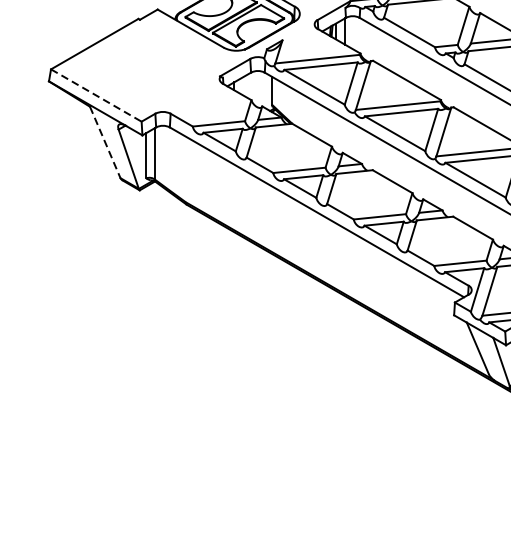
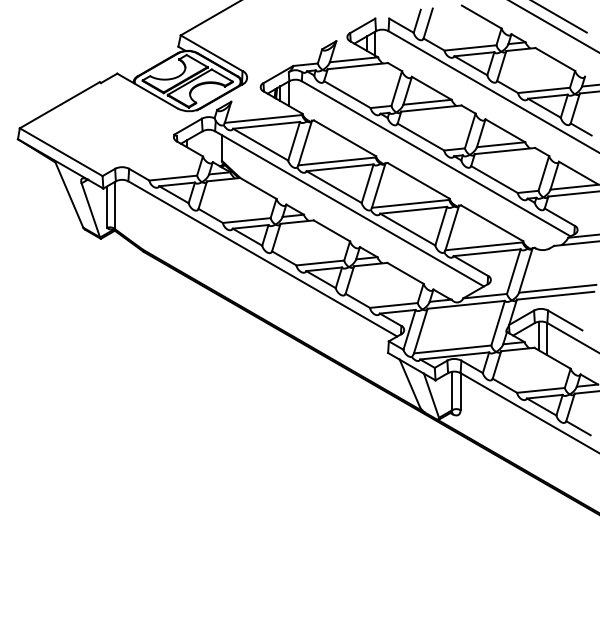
line: (96, 95) -> (61, 152), dashed -> solid
line: (105, 142) -> (69, 195), dashed -> solid

